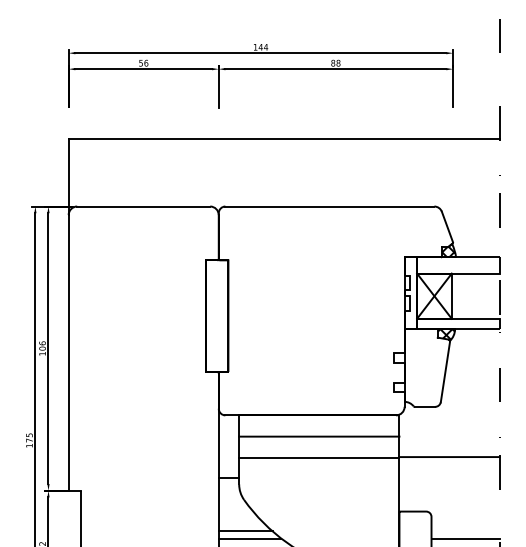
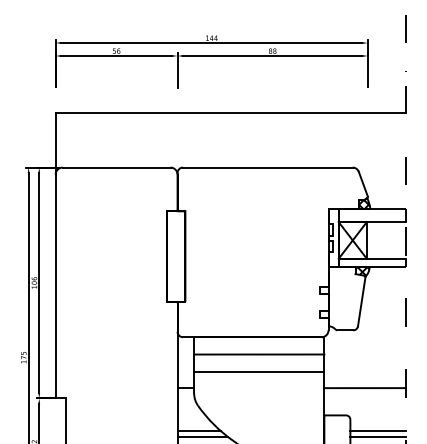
line: (448, 457) -> (364, 388), moved
line: (464, 531) -> (377, 431), added

